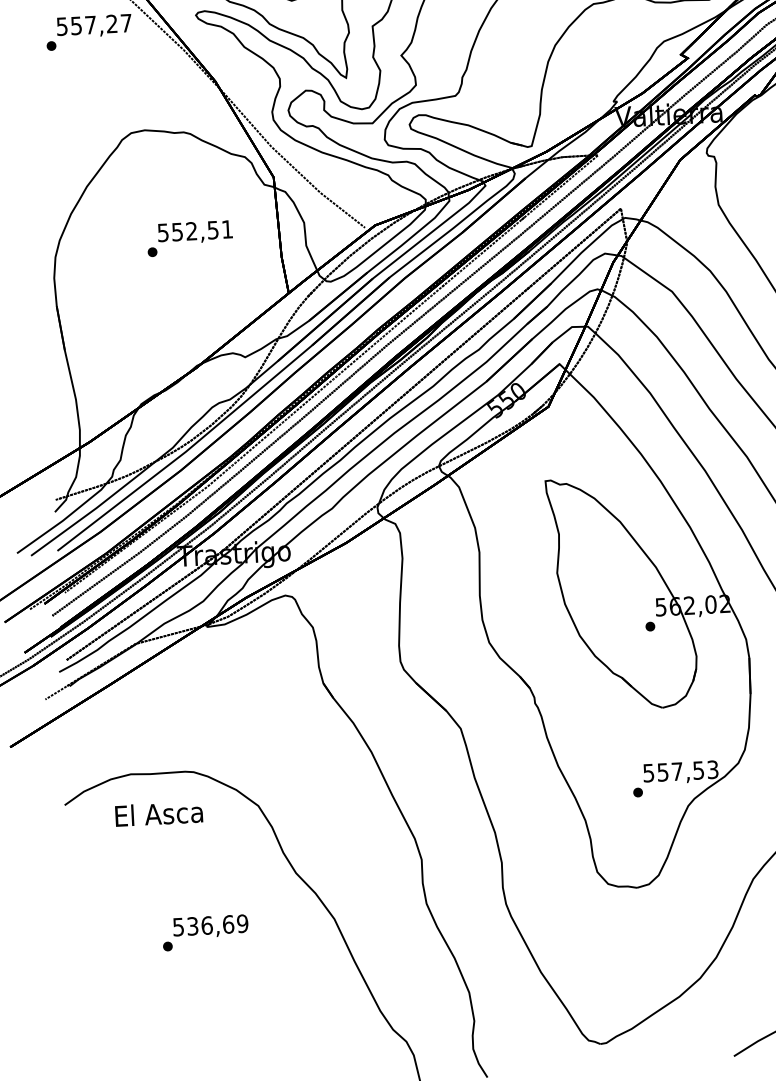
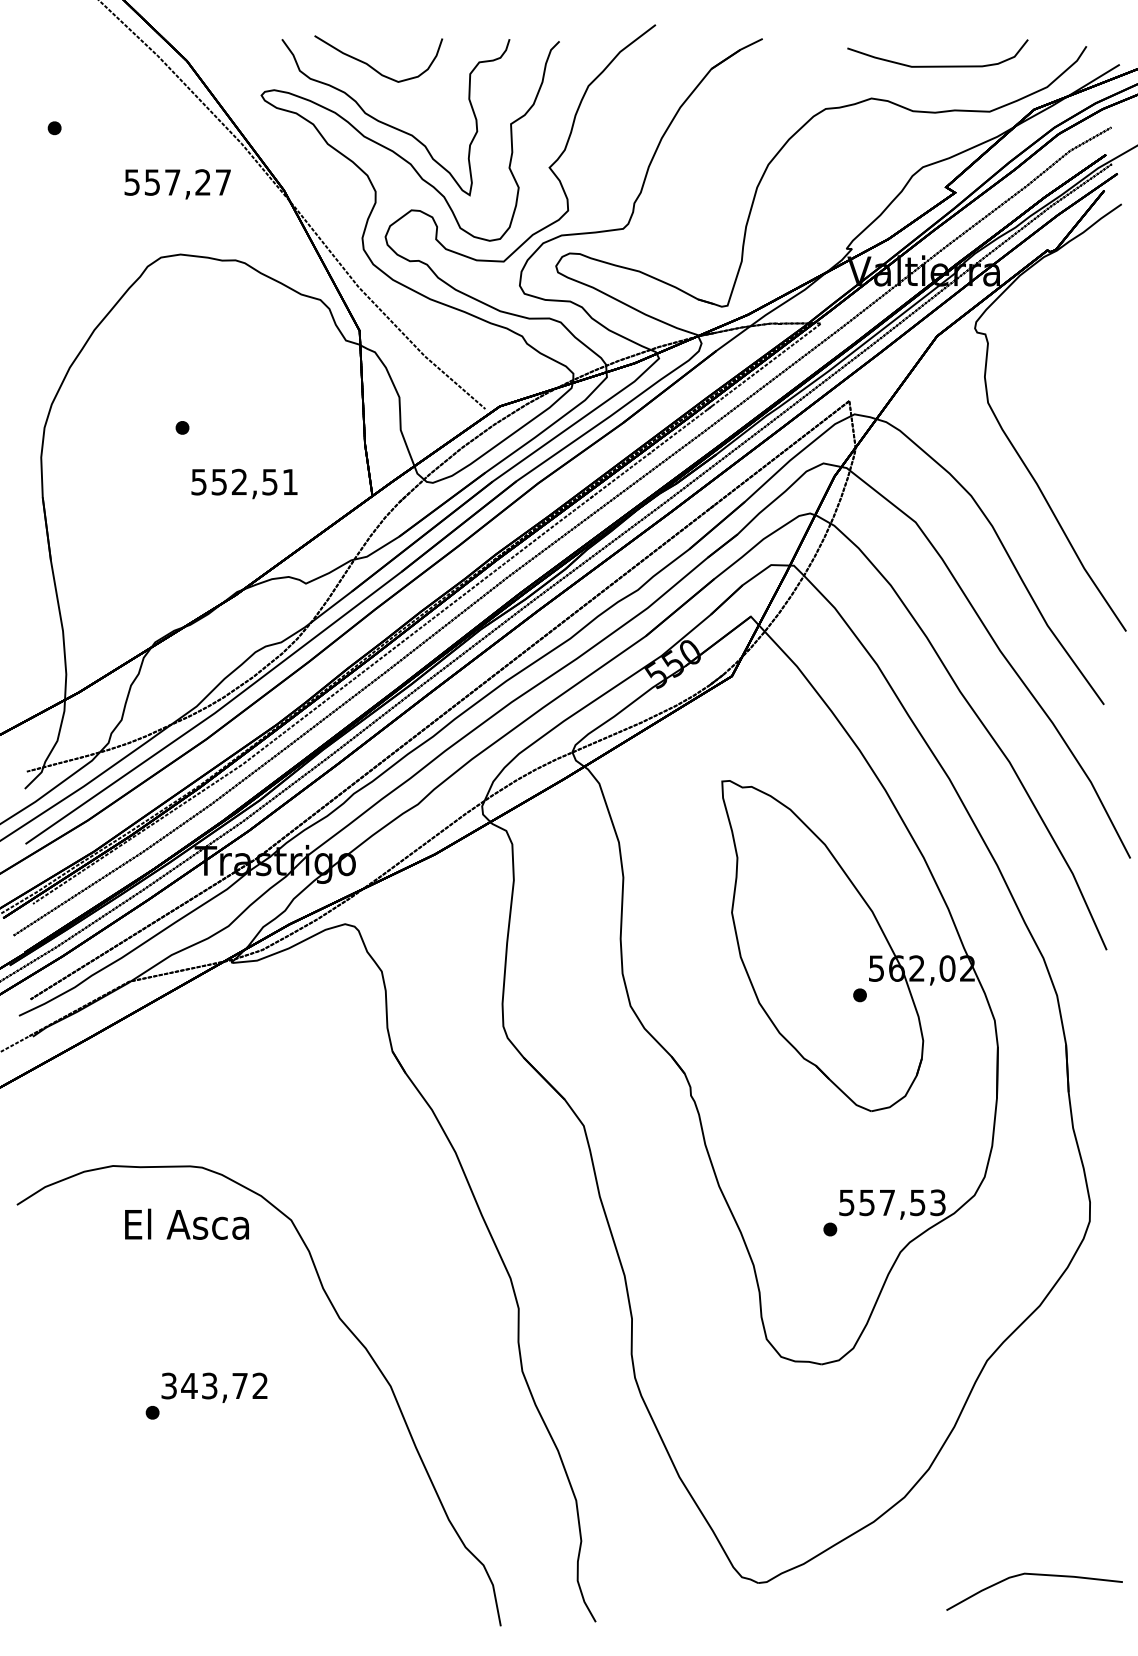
text: (94, 26) -> (177, 184), moved
text: (195, 232) -> (244, 483), moved
text: (158, 813) -> (186, 1223), moved
text: (211, 925) -> (215, 1385), 536,69 -> 343,72

